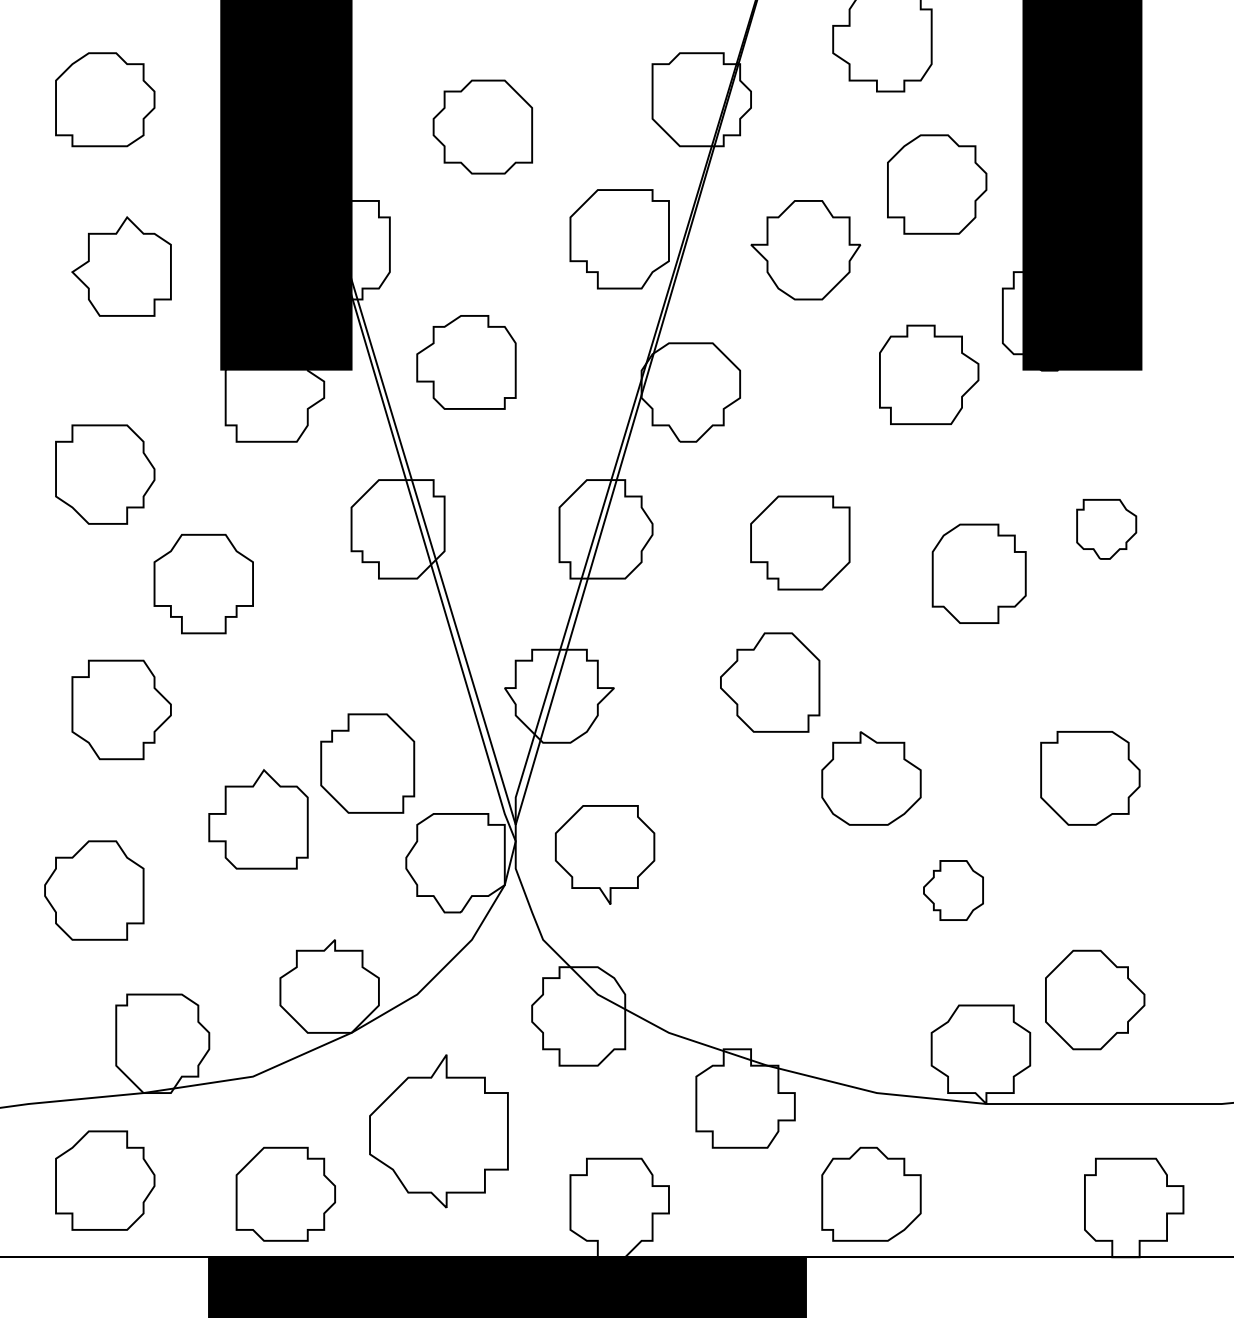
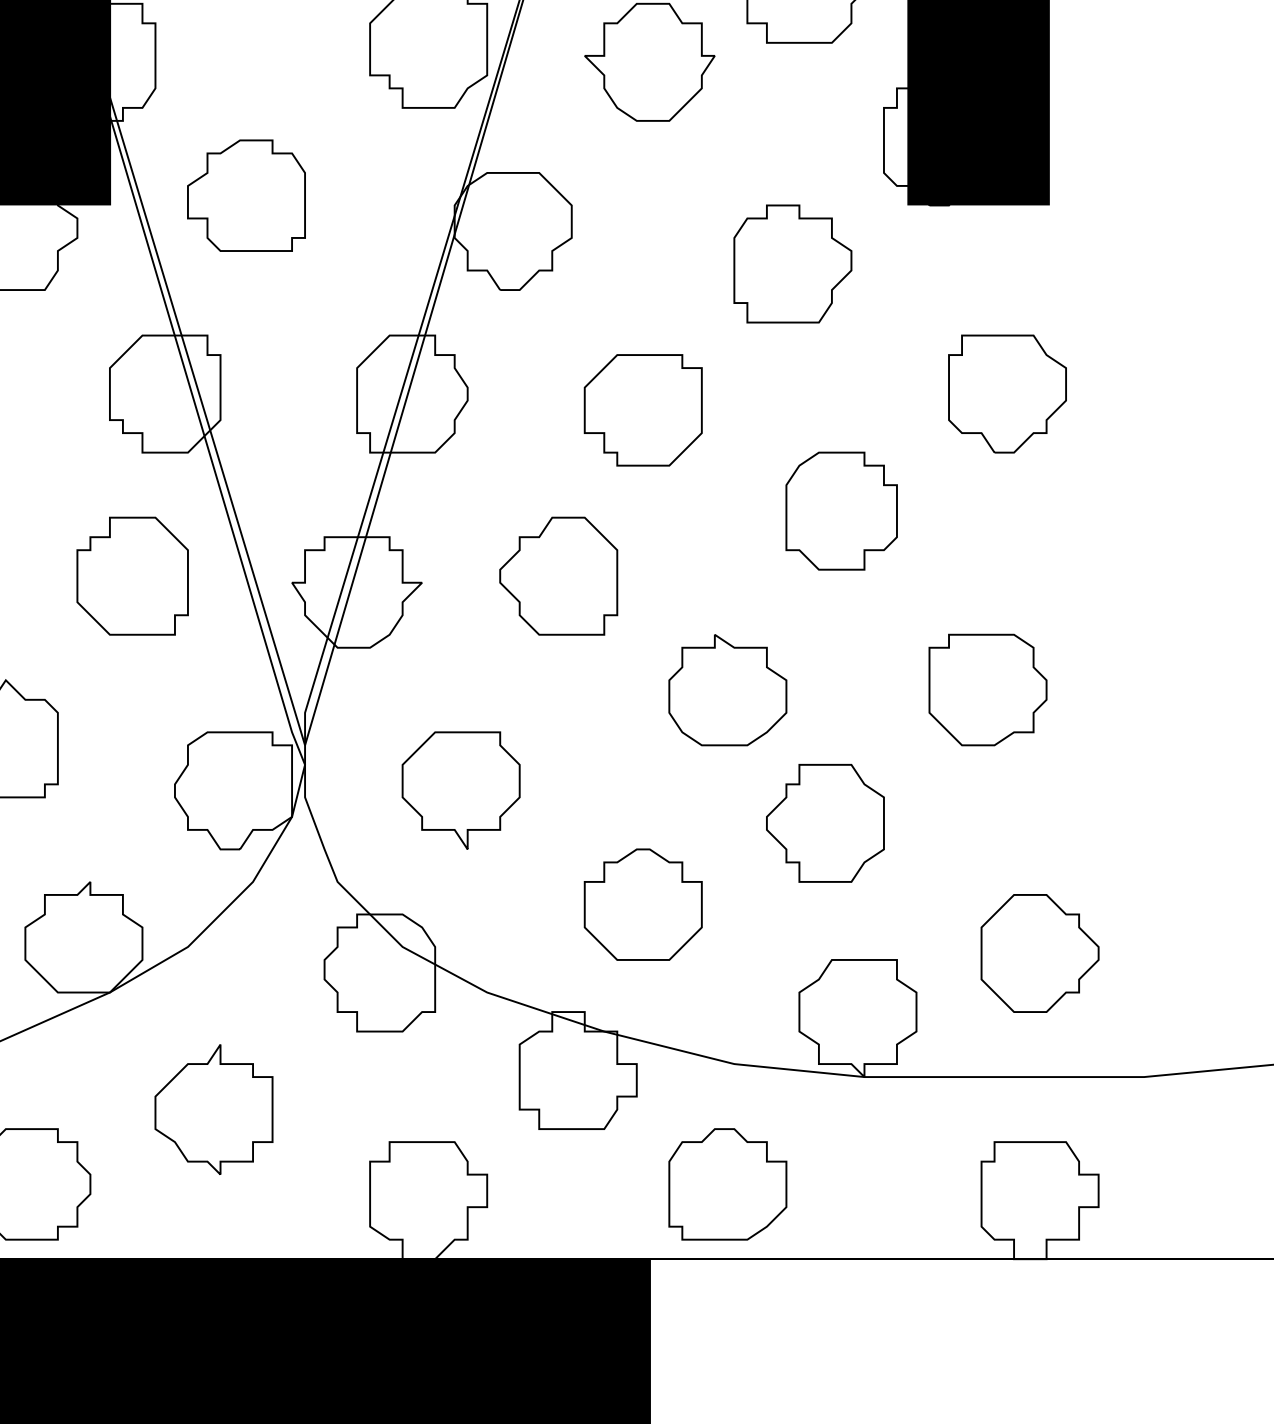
part: (929, 374) -> (793, 263), moved
part: (1106, 529) -> (1007, 394), size x1.67
part: (978, 573) -> (840, 510), moved
part: (770, 682) -> (559, 576), moved
part: (367, 763) -> (132, 576), moved
part: (604, 854) -> (460, 790), moved
part: (953, 890) -> (825, 823), size x1.67
part: (800, 958) -> (643, 904), added
part: (1095, 999) -> (1040, 952), moved
part: (439, 1131) -> (214, 1109), size x0.71

